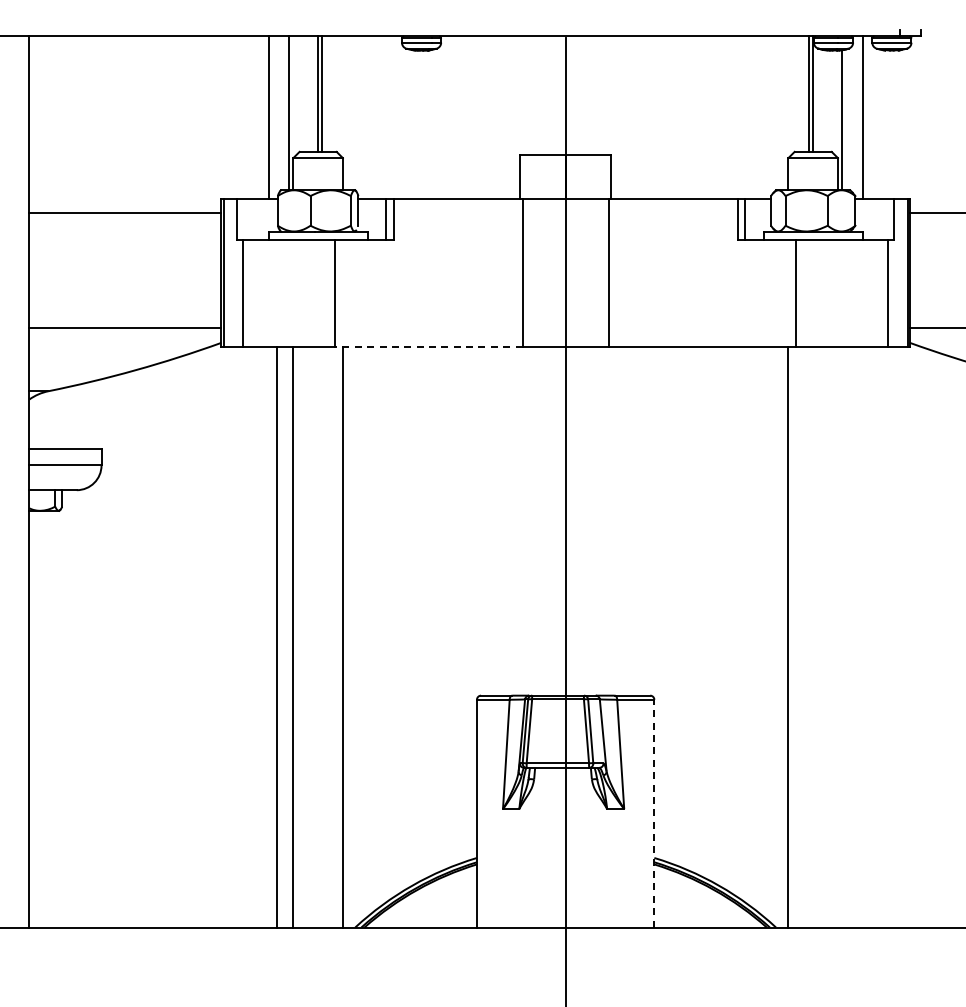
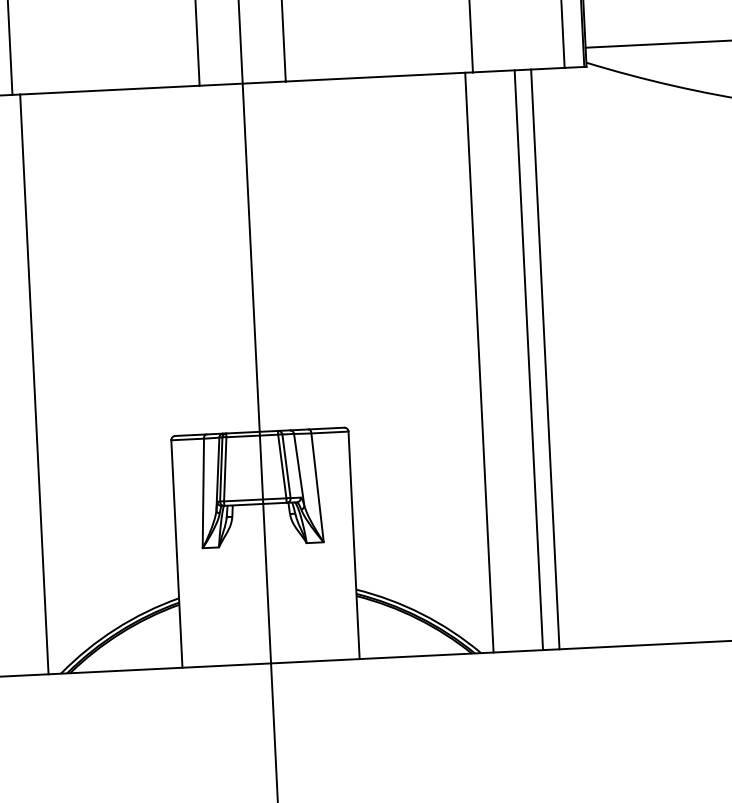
line: (428, 347) -> (105, 90), dashed -> solid
line: (837, 637) -> (528, 360), added
line: (854, 637) -> (545, 359), added
line: (654, 813) -> (354, 545), dashed -> solid

